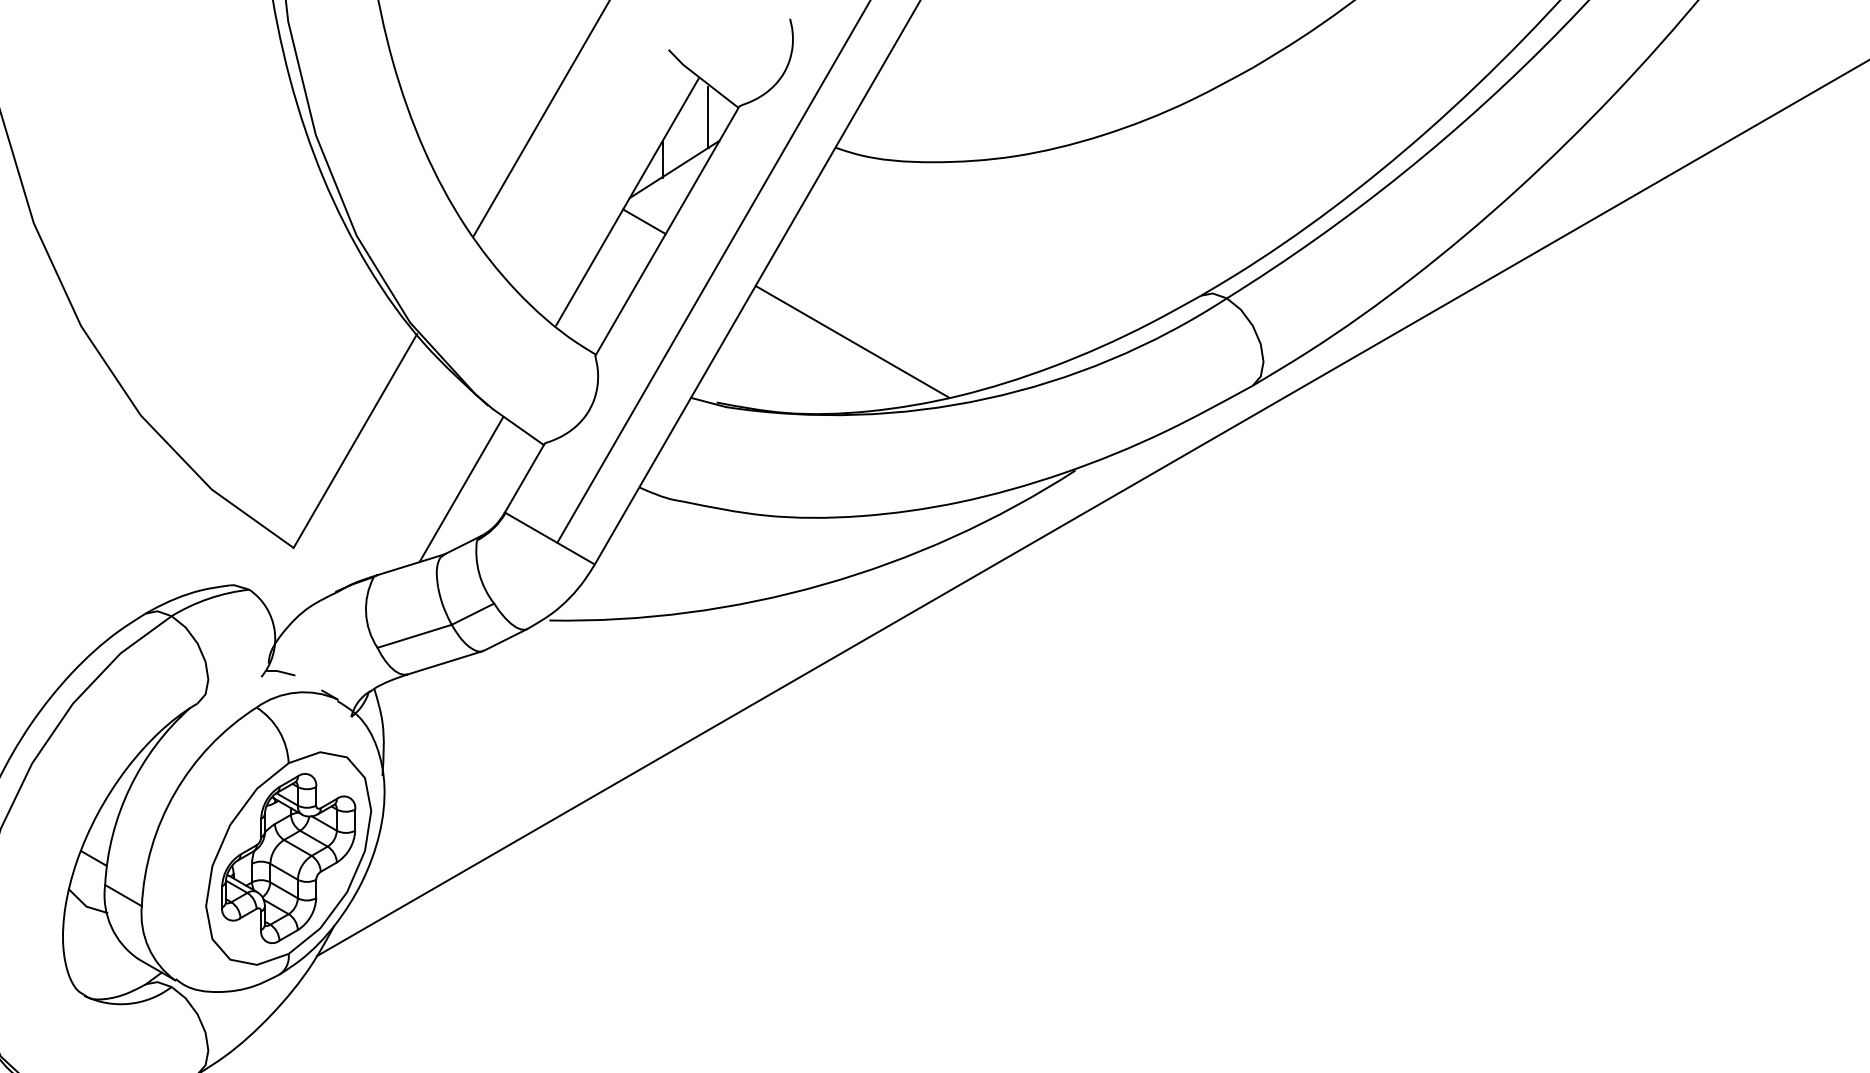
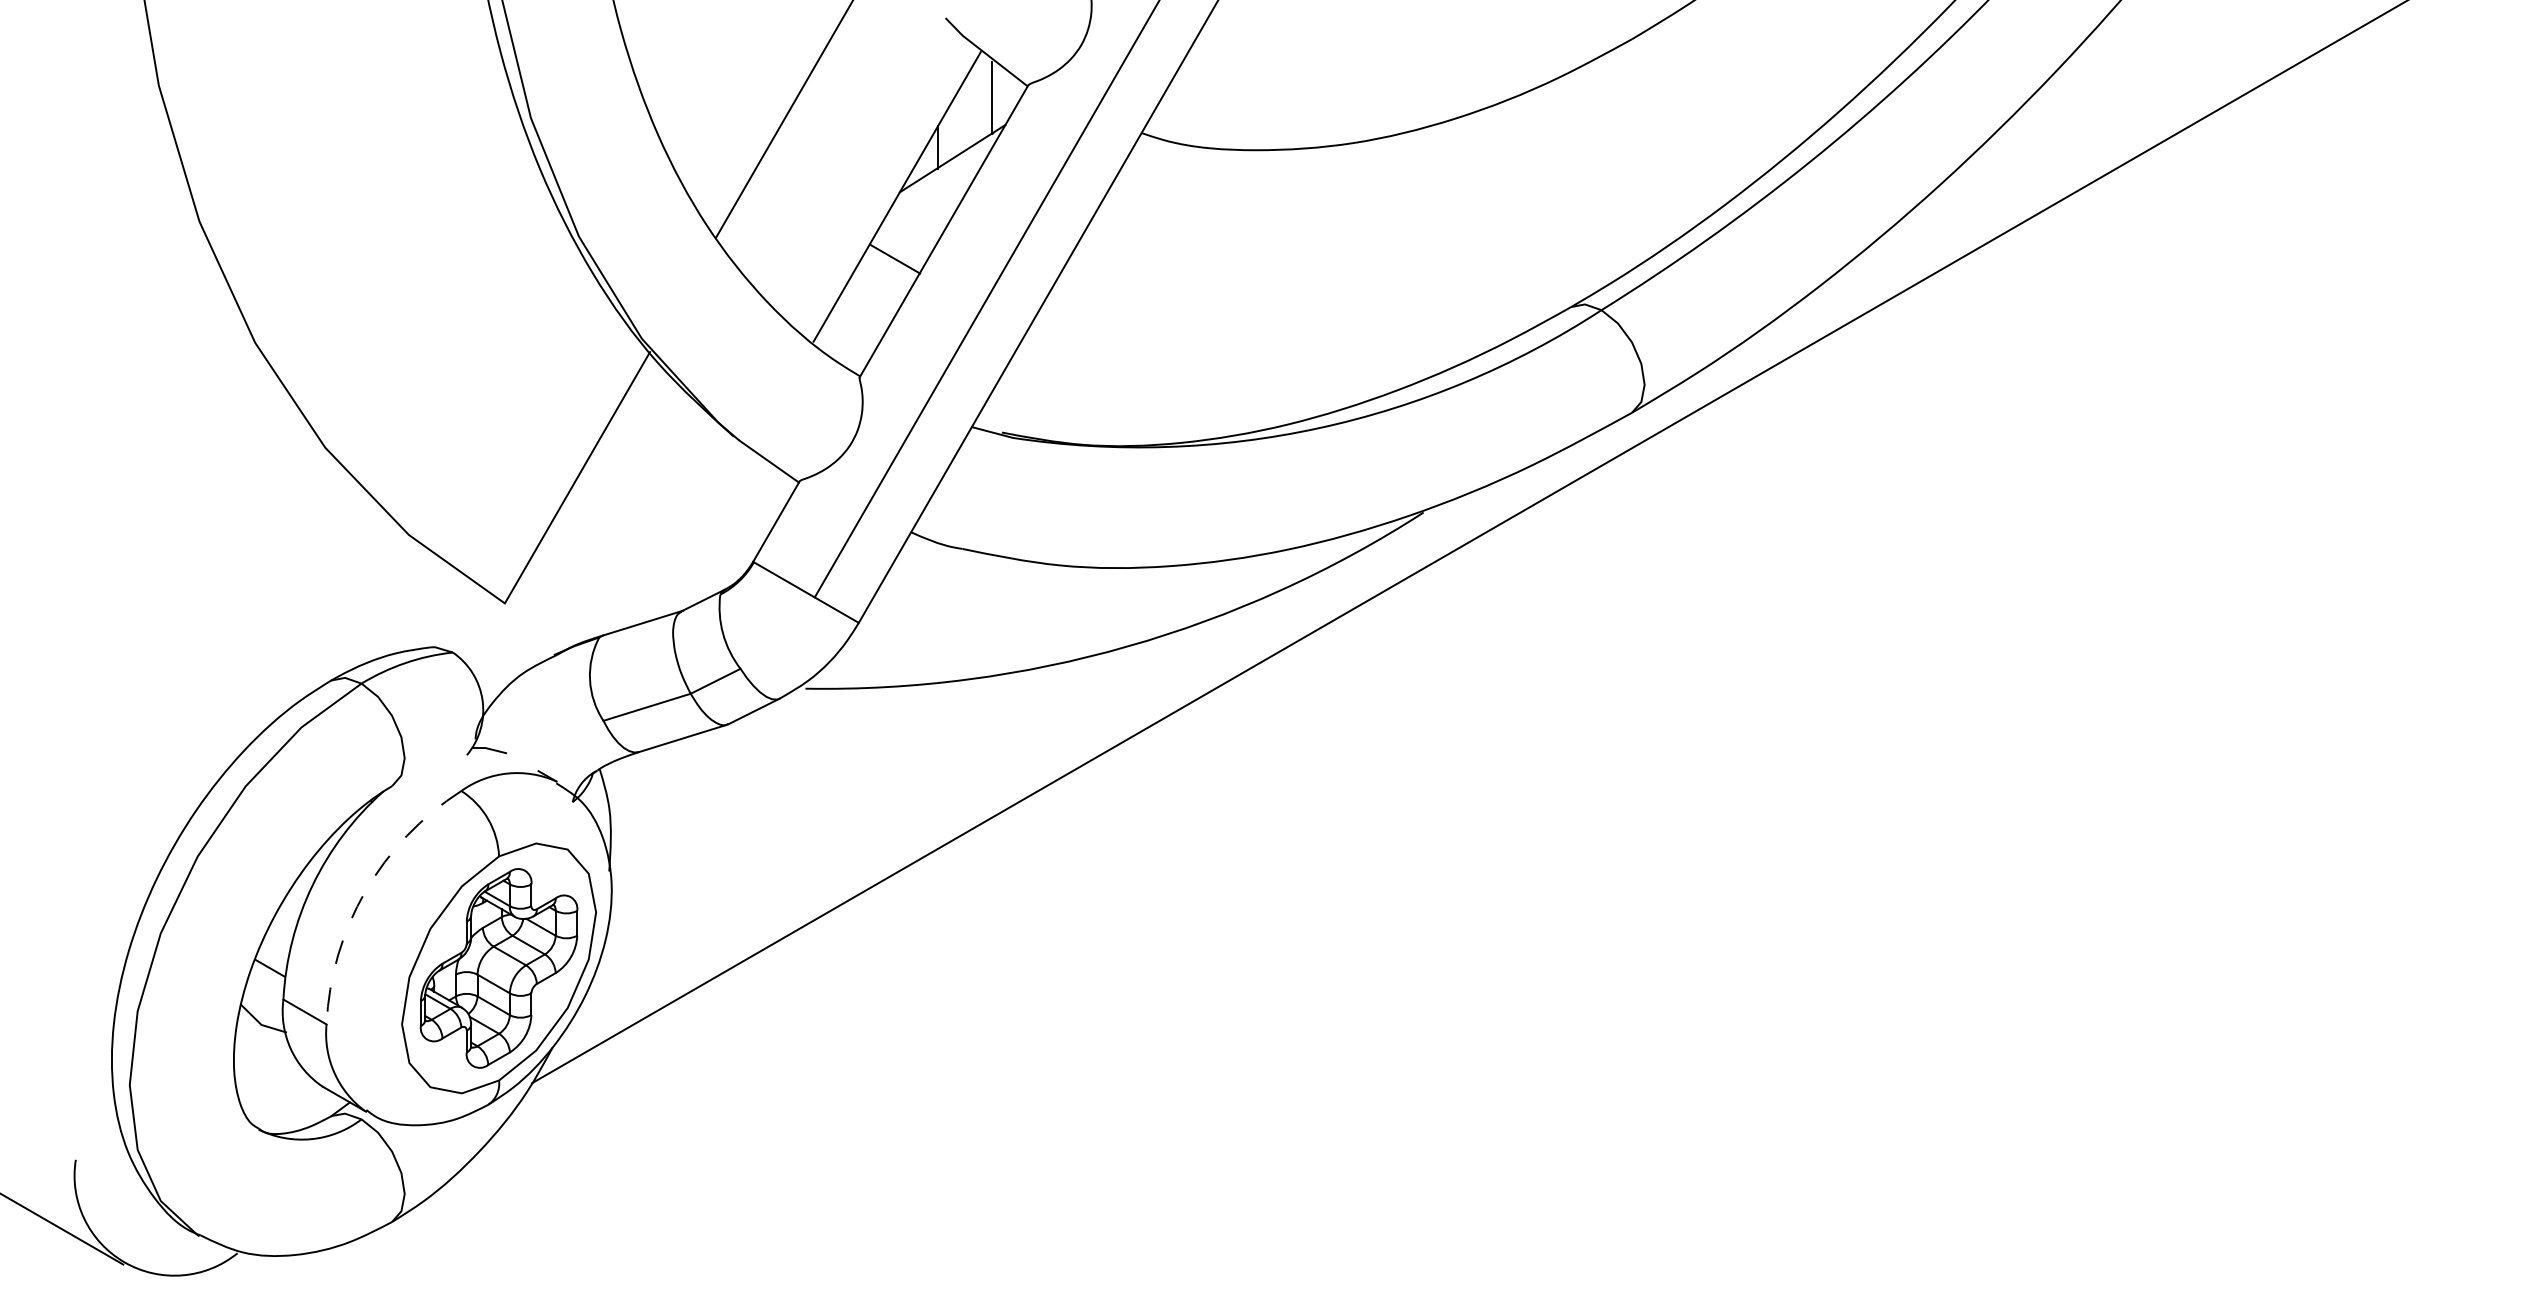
line: (644, 221) -> (895, 258), moved
line: (852, 341) -> (1161, 360), removed
line: (460, 489) -> (701, 534), removed
arc: (175, 793) -> (365, 891), solid -> dashed

